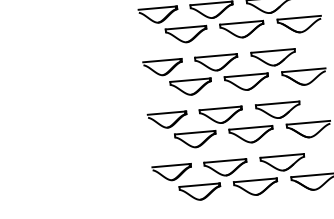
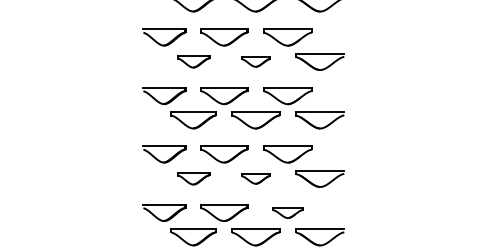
part: (241, 29) -> (255, 61), size x0.6
part: (186, 34) -> (193, 61), size x0.7
part: (250, 134) -> (255, 178), size x0.6
part: (195, 139) -> (193, 178), size x0.7
part: (282, 163) -> (287, 213), size x0.6

